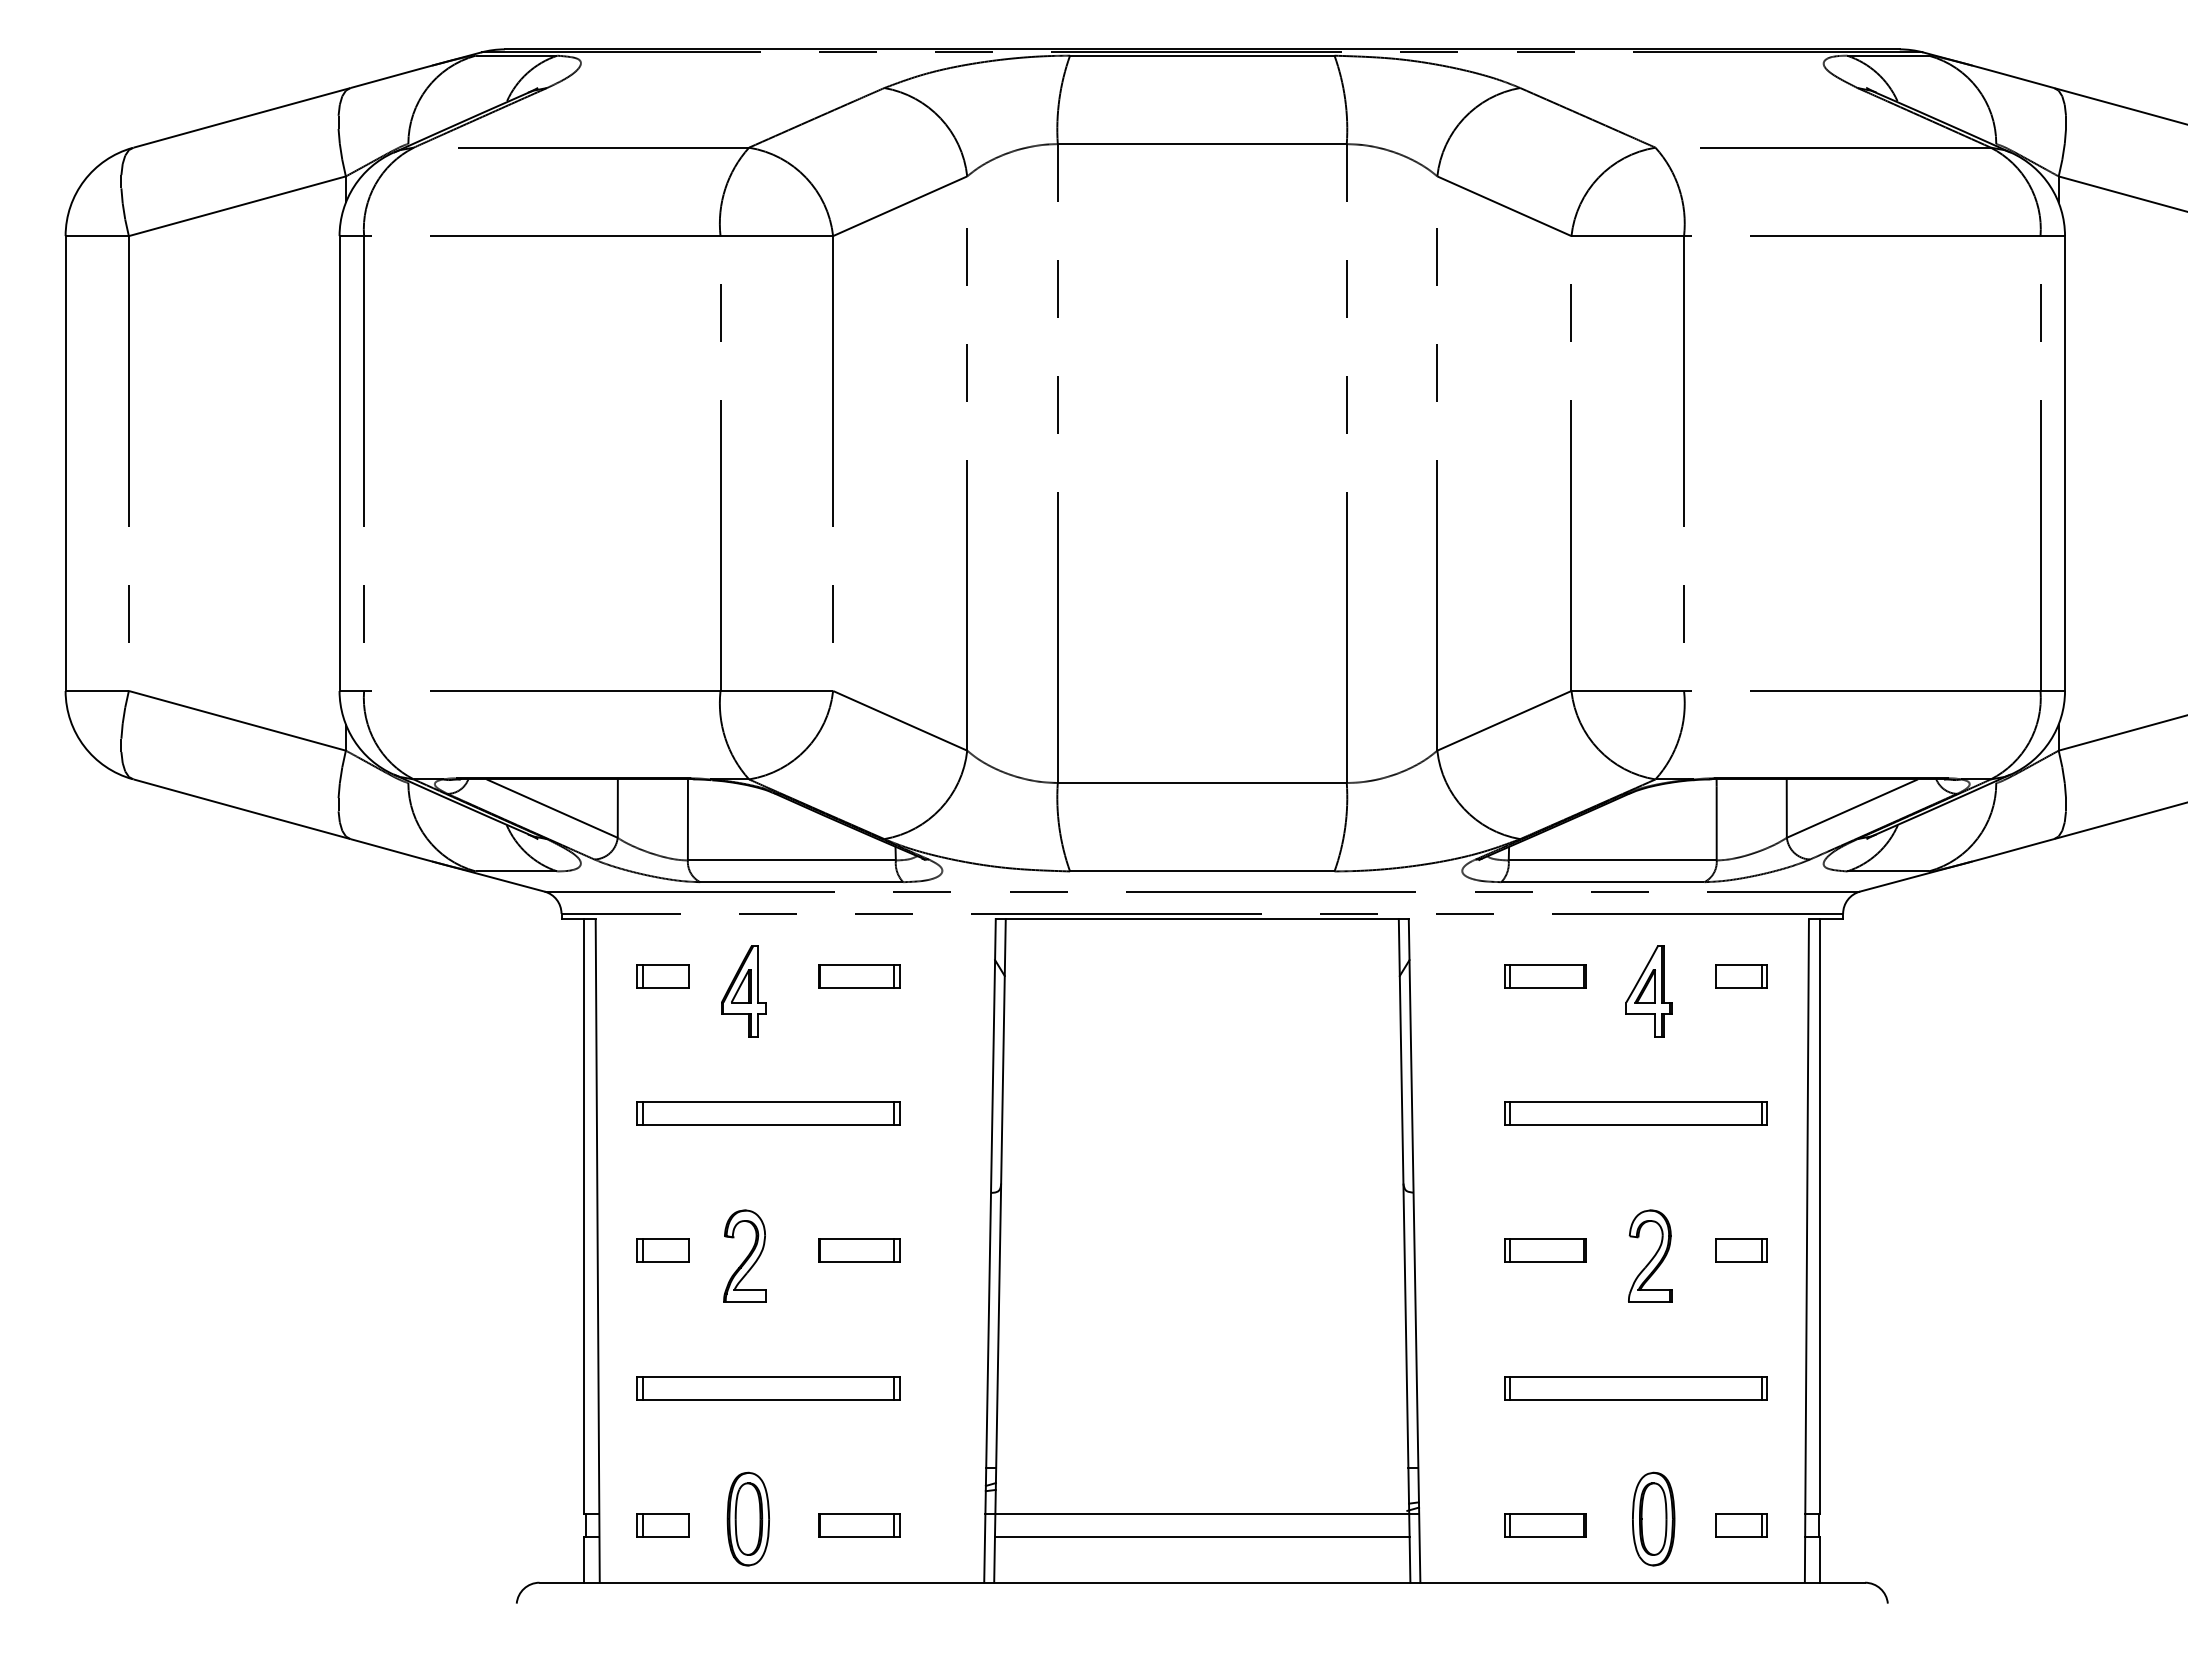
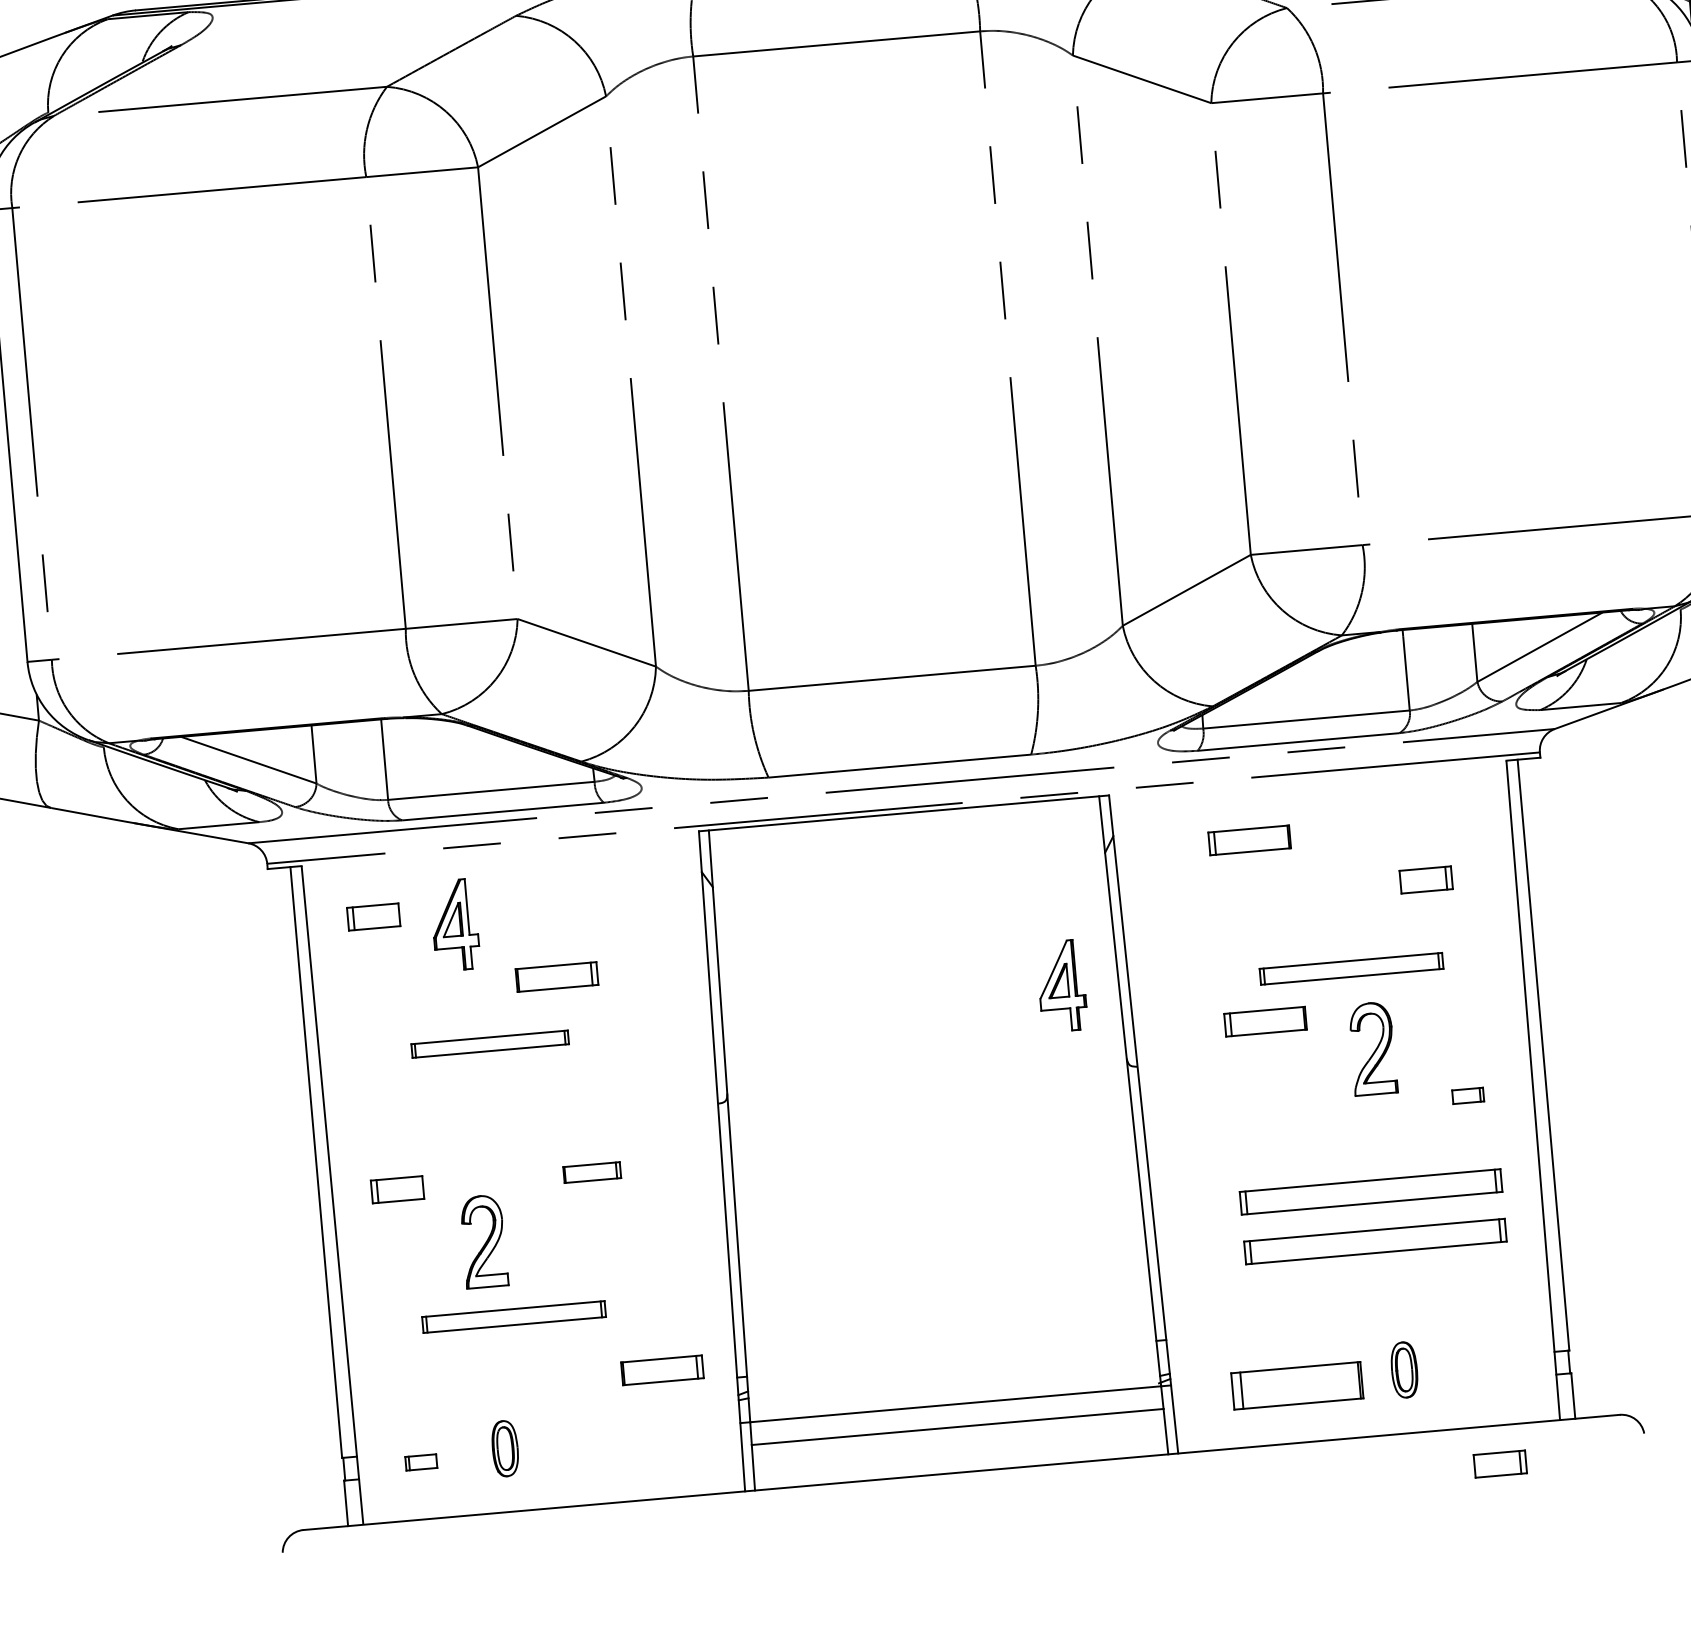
part: (859, 976) -> (557, 977), moved
part: (1741, 976) -> (1426, 880), moved
part: (1648, 991) -> (1061, 986), moved
part: (768, 1113) -> (490, 1044), size x0.6
part: (1635, 1113) -> (1351, 968), size x0.7
part: (859, 1250) -> (592, 1172), size x0.7
part: (1545, 1250) -> (1265, 1021), moved
part: (1741, 1250) -> (1468, 1095), size x0.6
part: (744, 1255) -> (483, 1240), moved
part: (1650, 1255) -> (1373, 1047), moved
part: (1635, 1338) -> (1370, 1192), added
part: (768, 1388) -> (514, 1317), size x0.7
part: (747, 1518) -> (504, 1448), size x0.6
part: (1653, 1518) -> (1404, 1369), size x0.6
part: (662, 1525) -> (420, 1462), size x0.6
part: (859, 1525) -> (662, 1370), moved
part: (1545, 1525) -> (1297, 1385), size x1.6
part: (1741, 1525) -> (1500, 1464), moved

